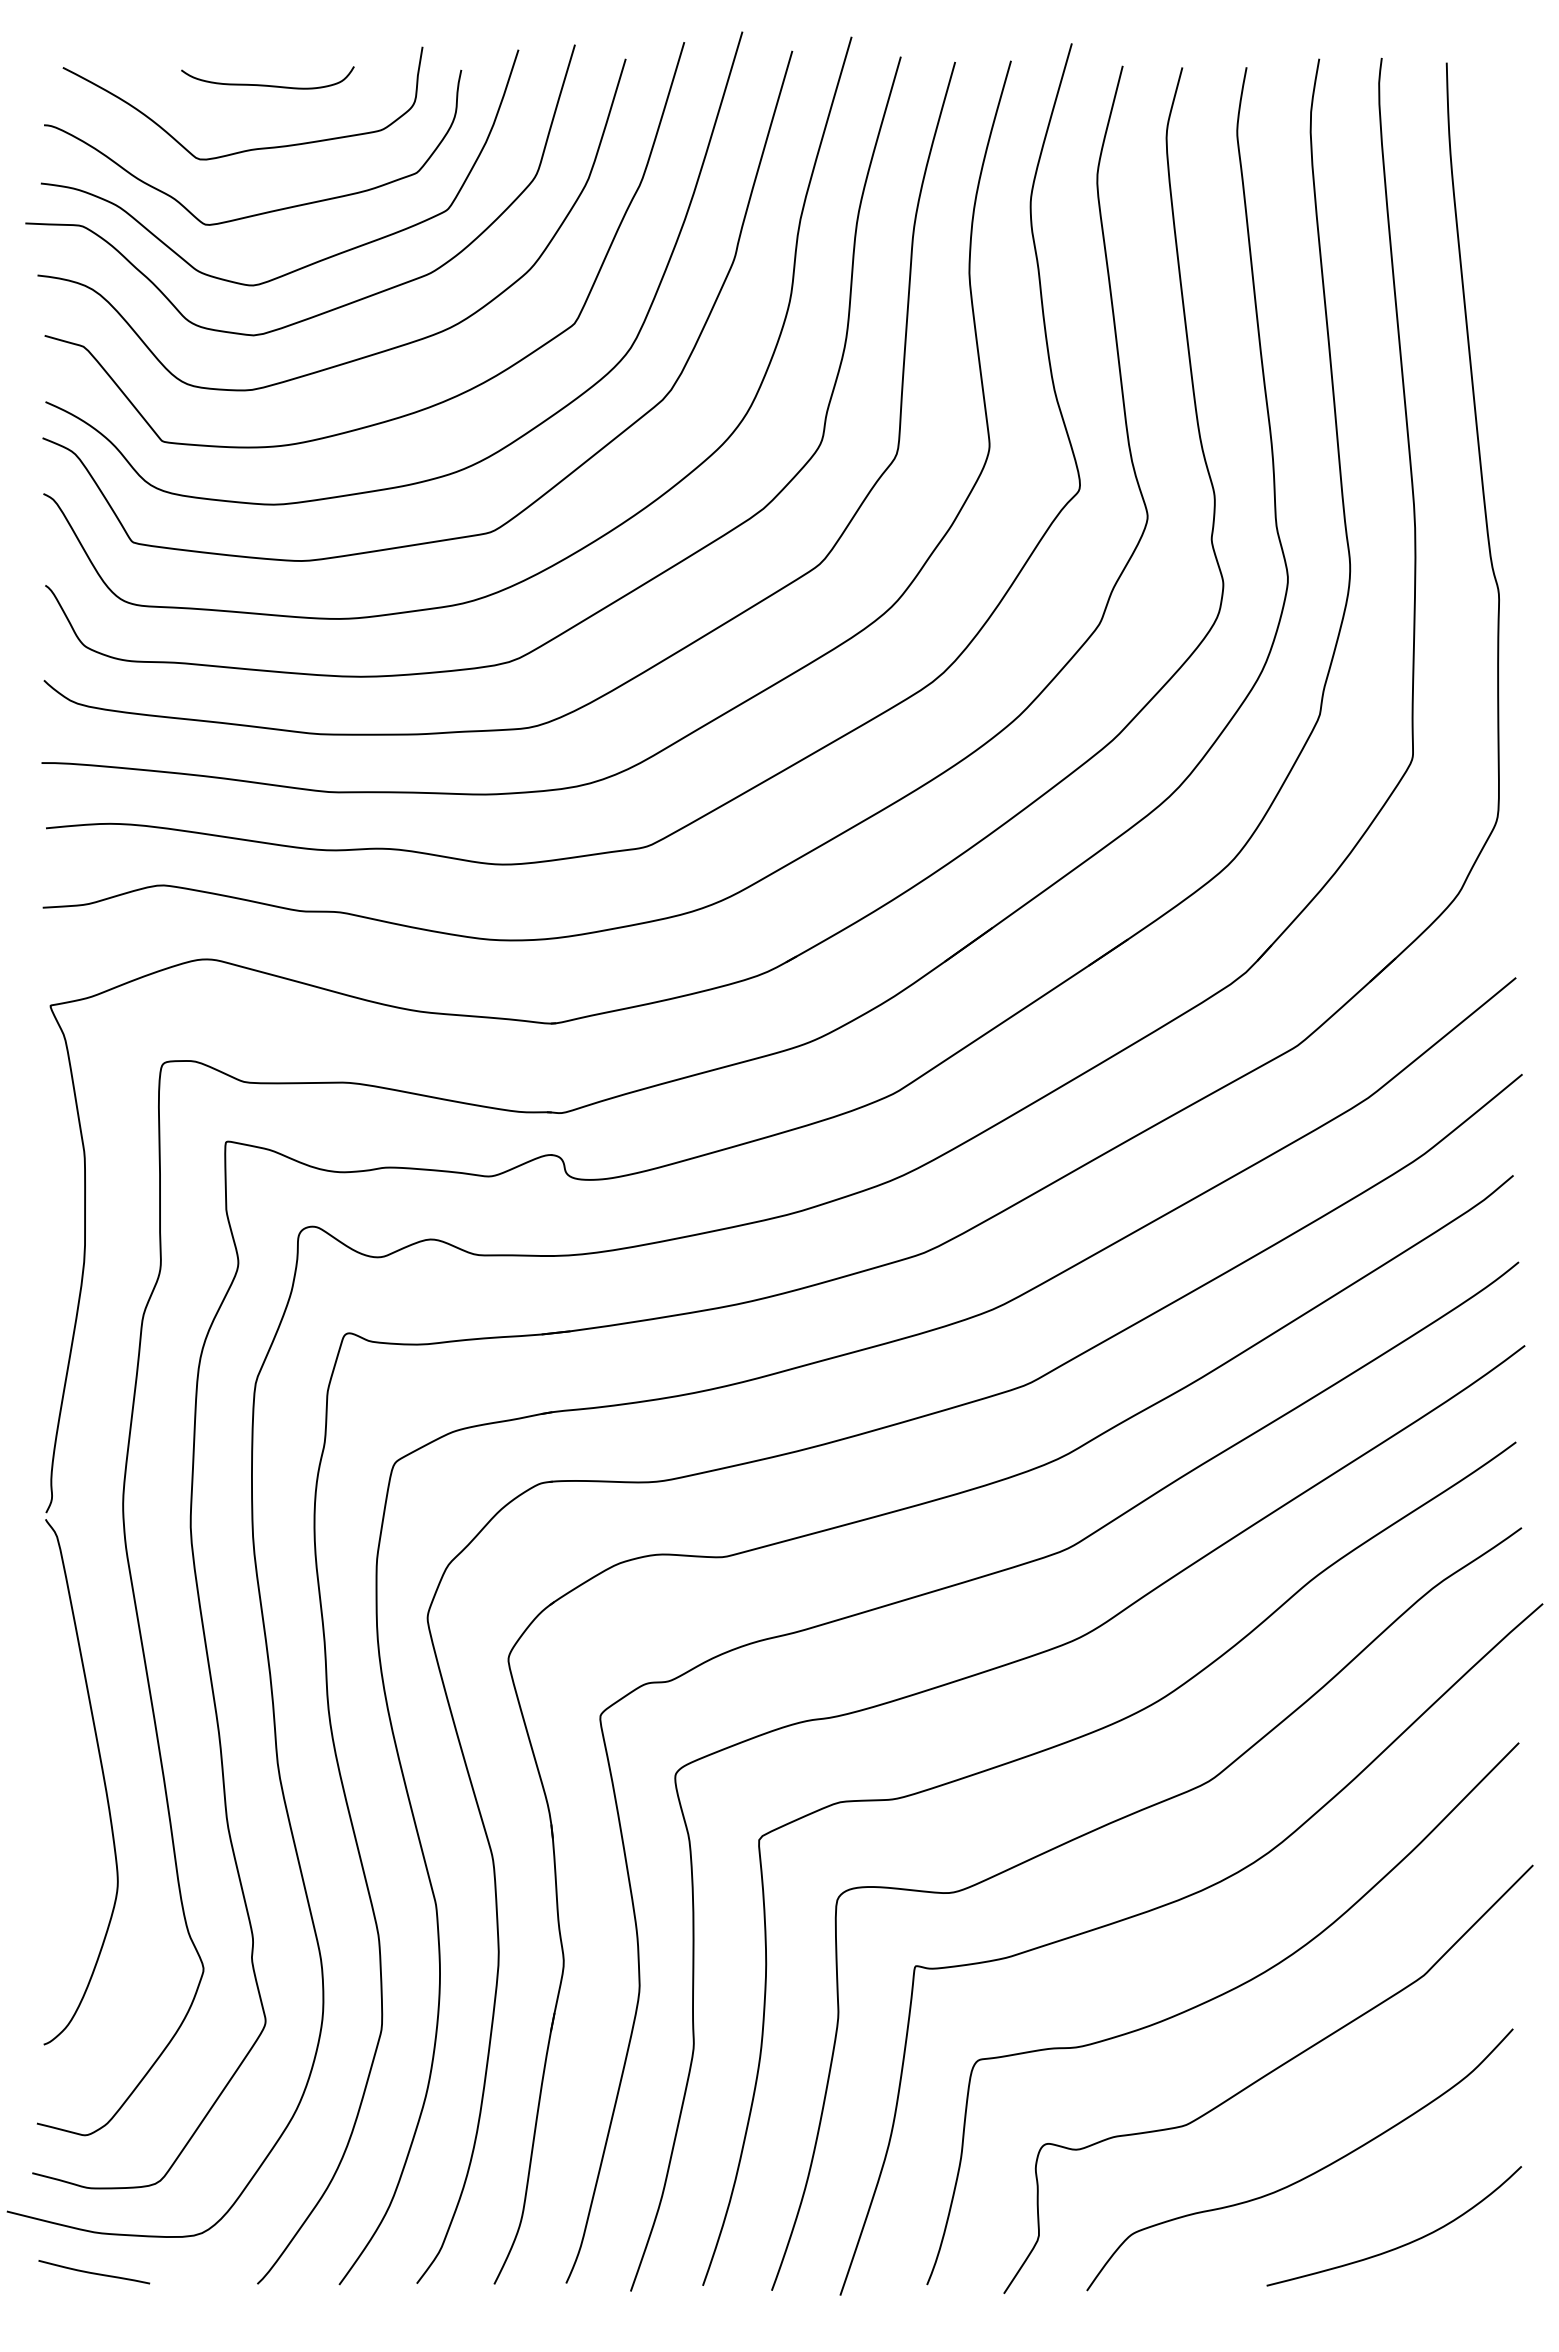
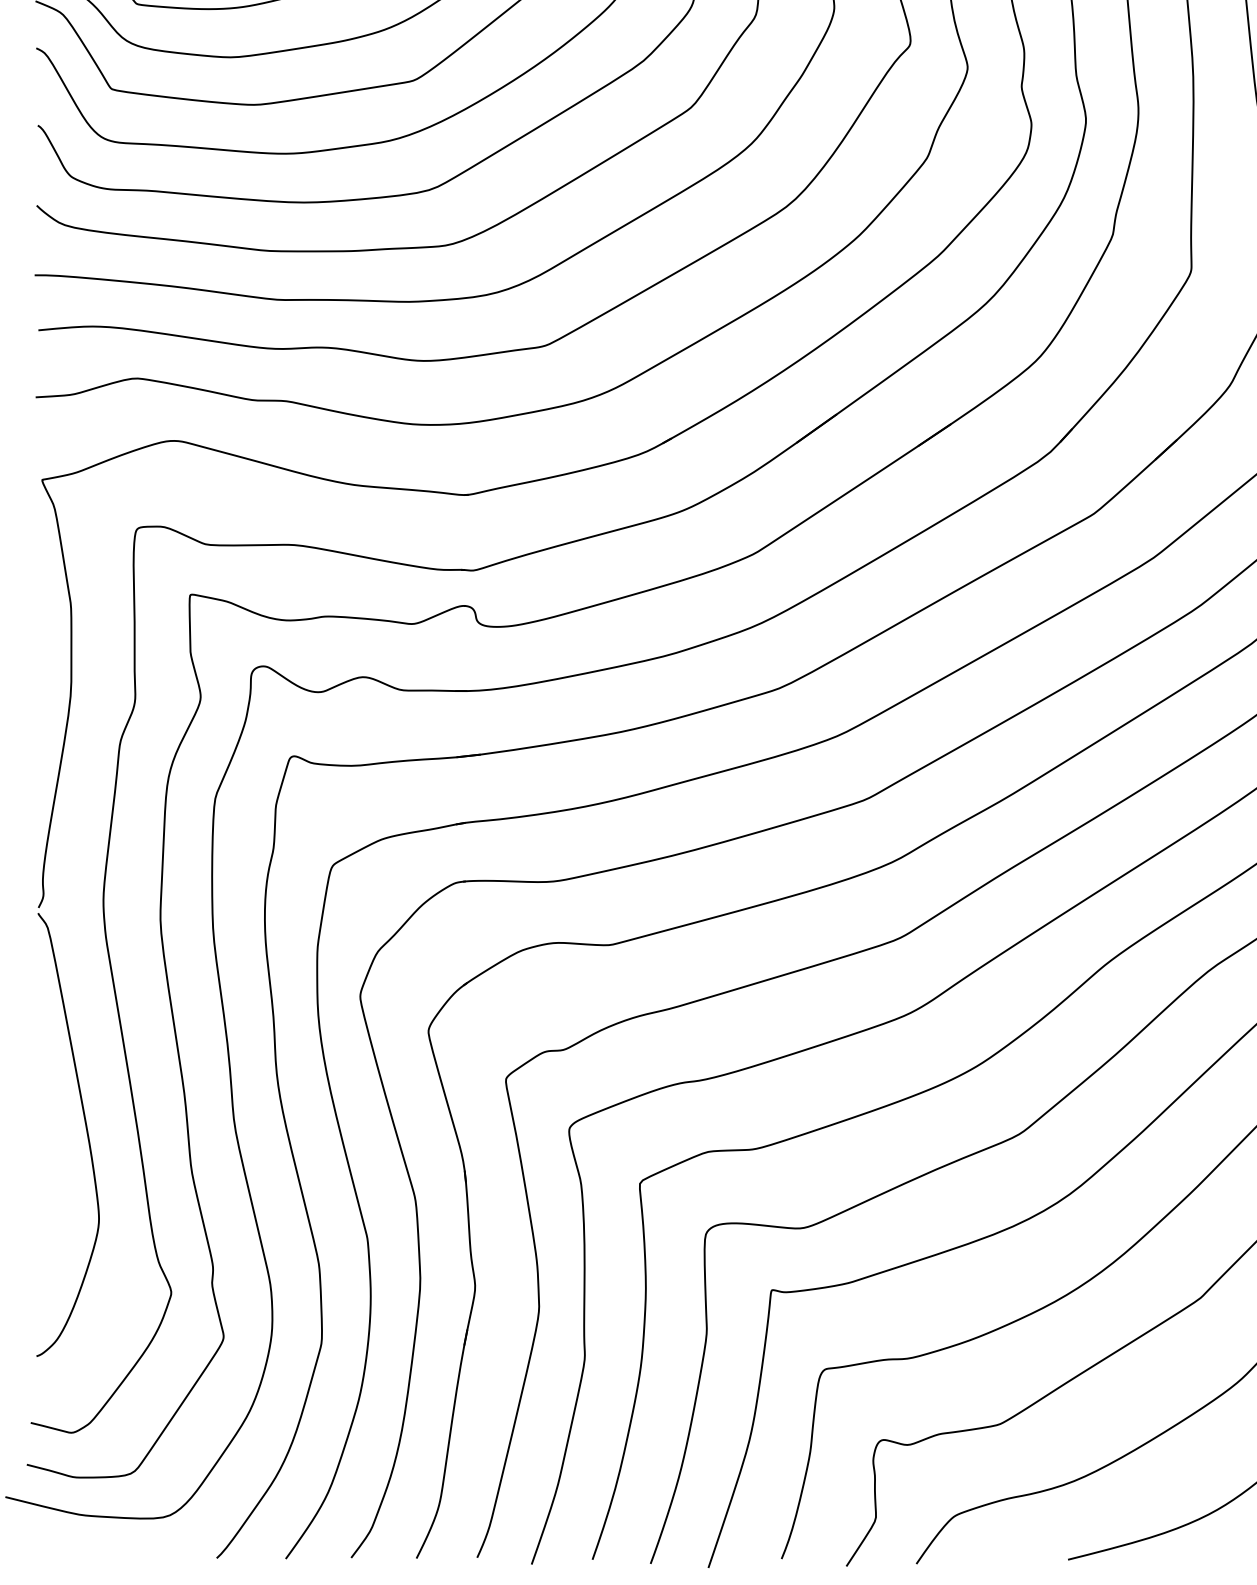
curve: (94, 2272) -> (79, 1548), removed

